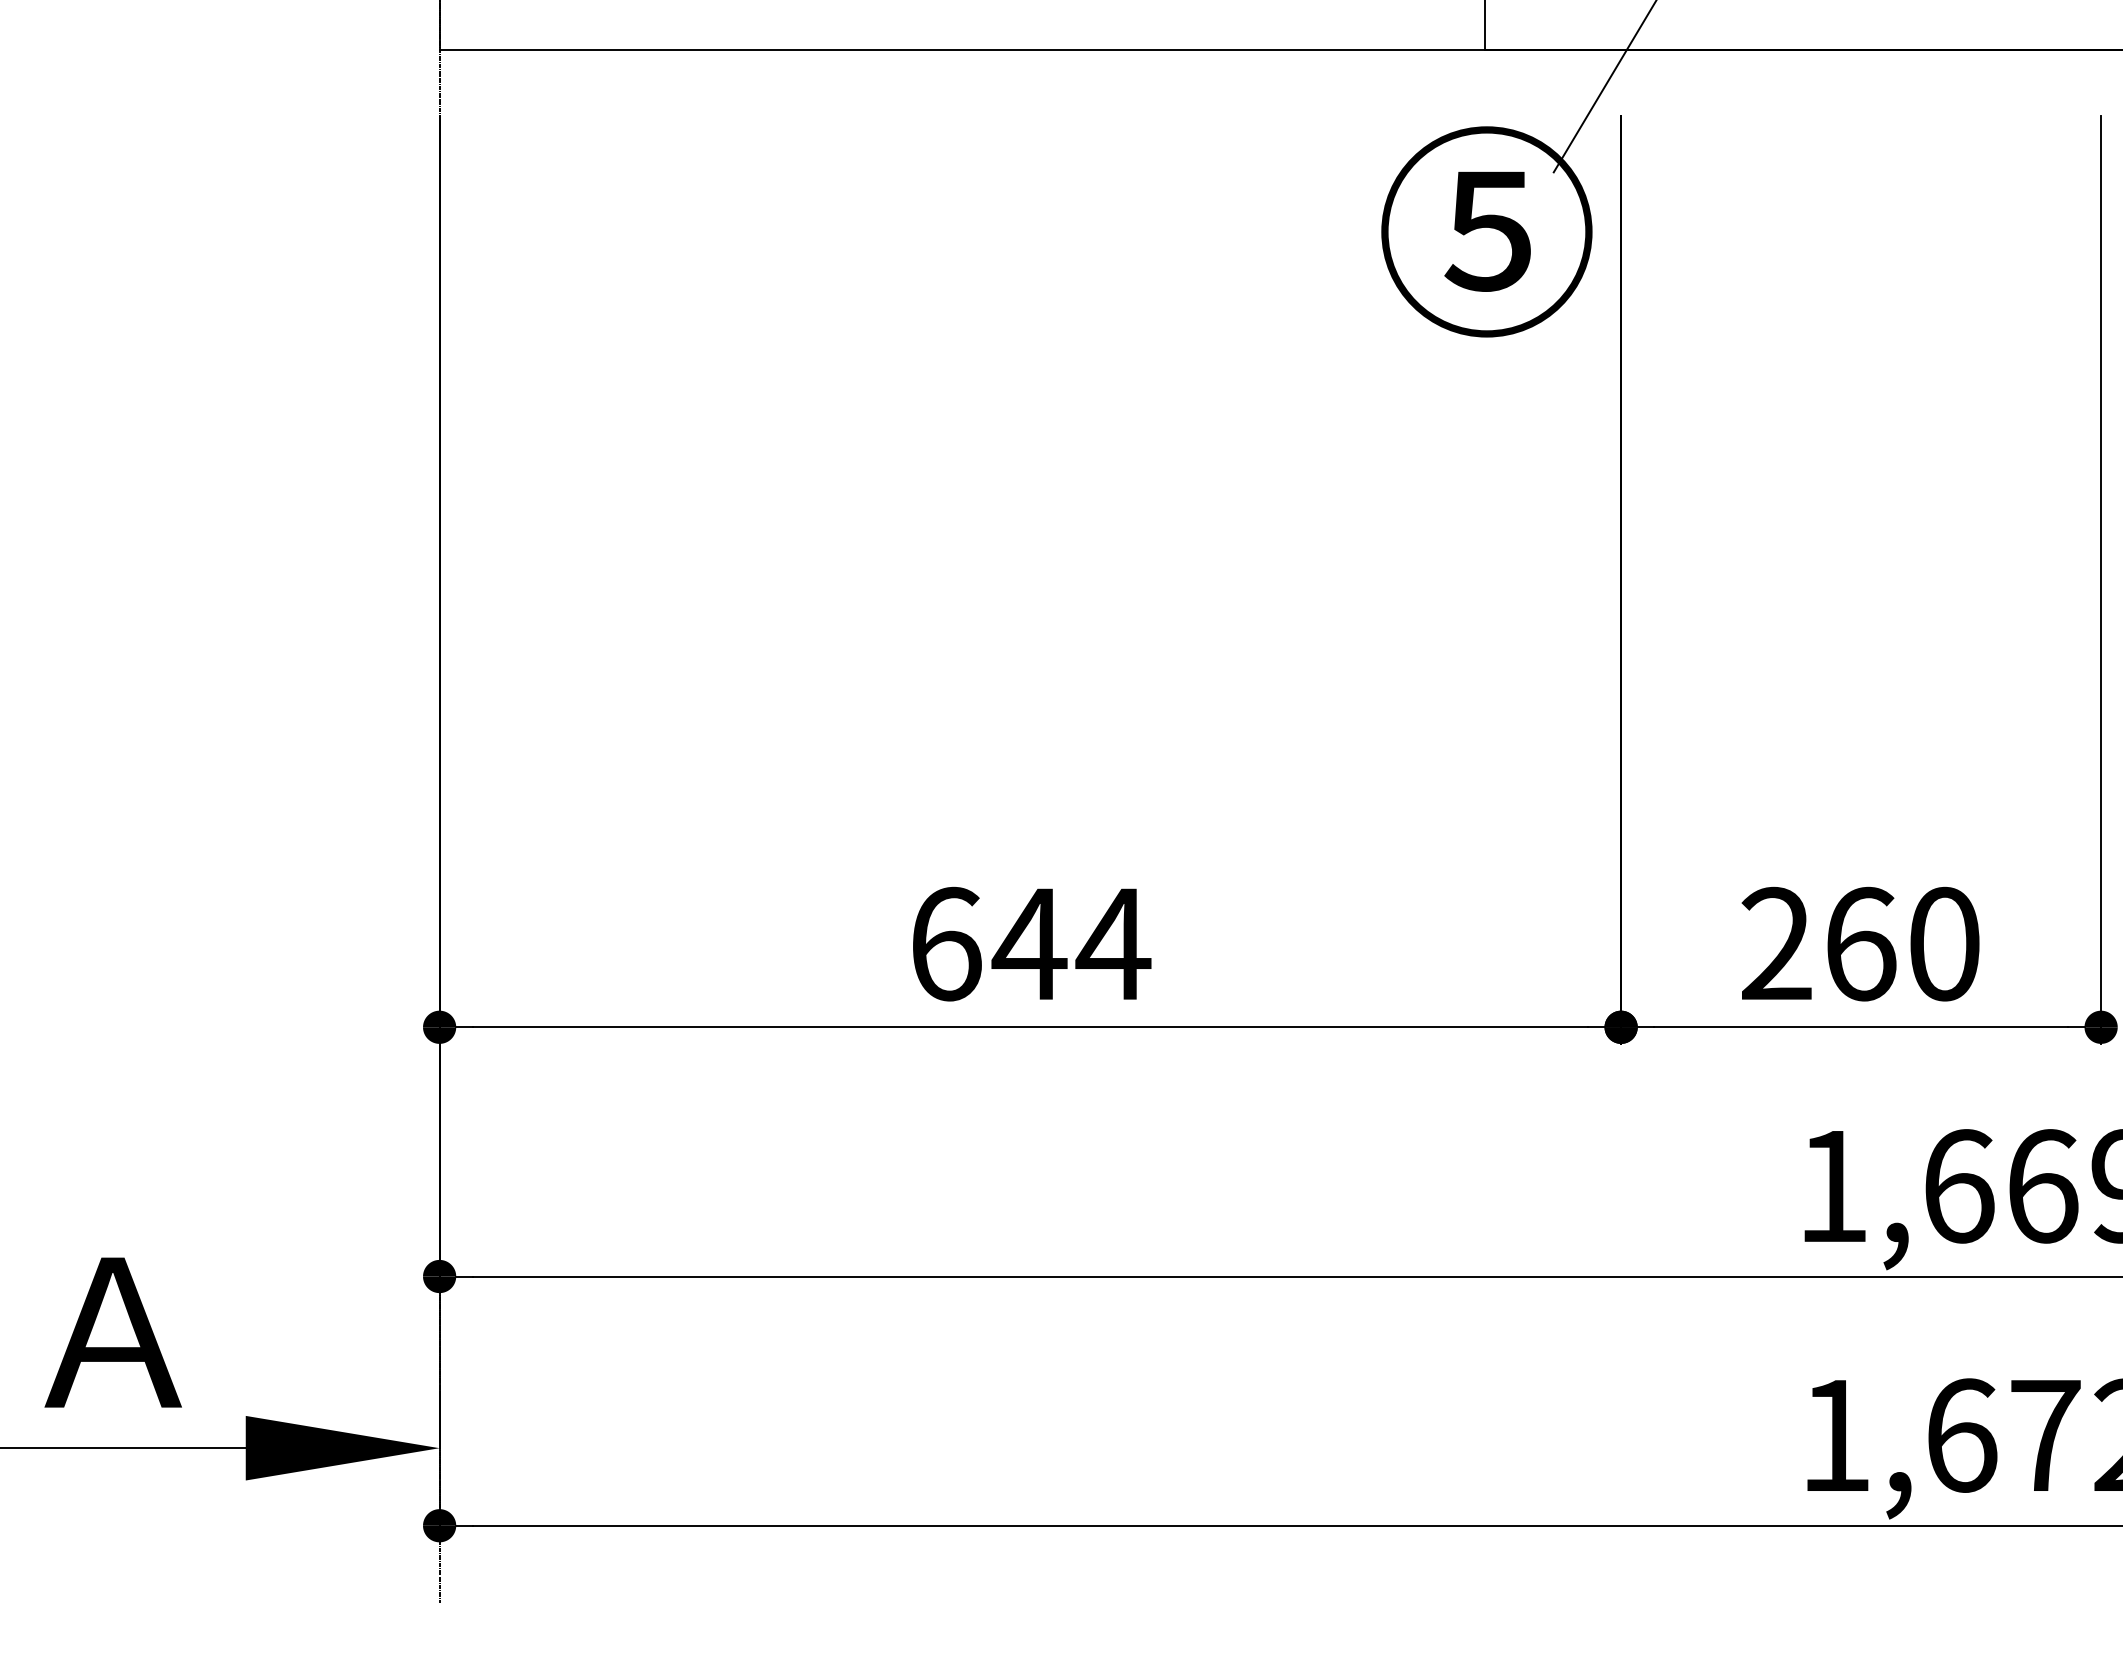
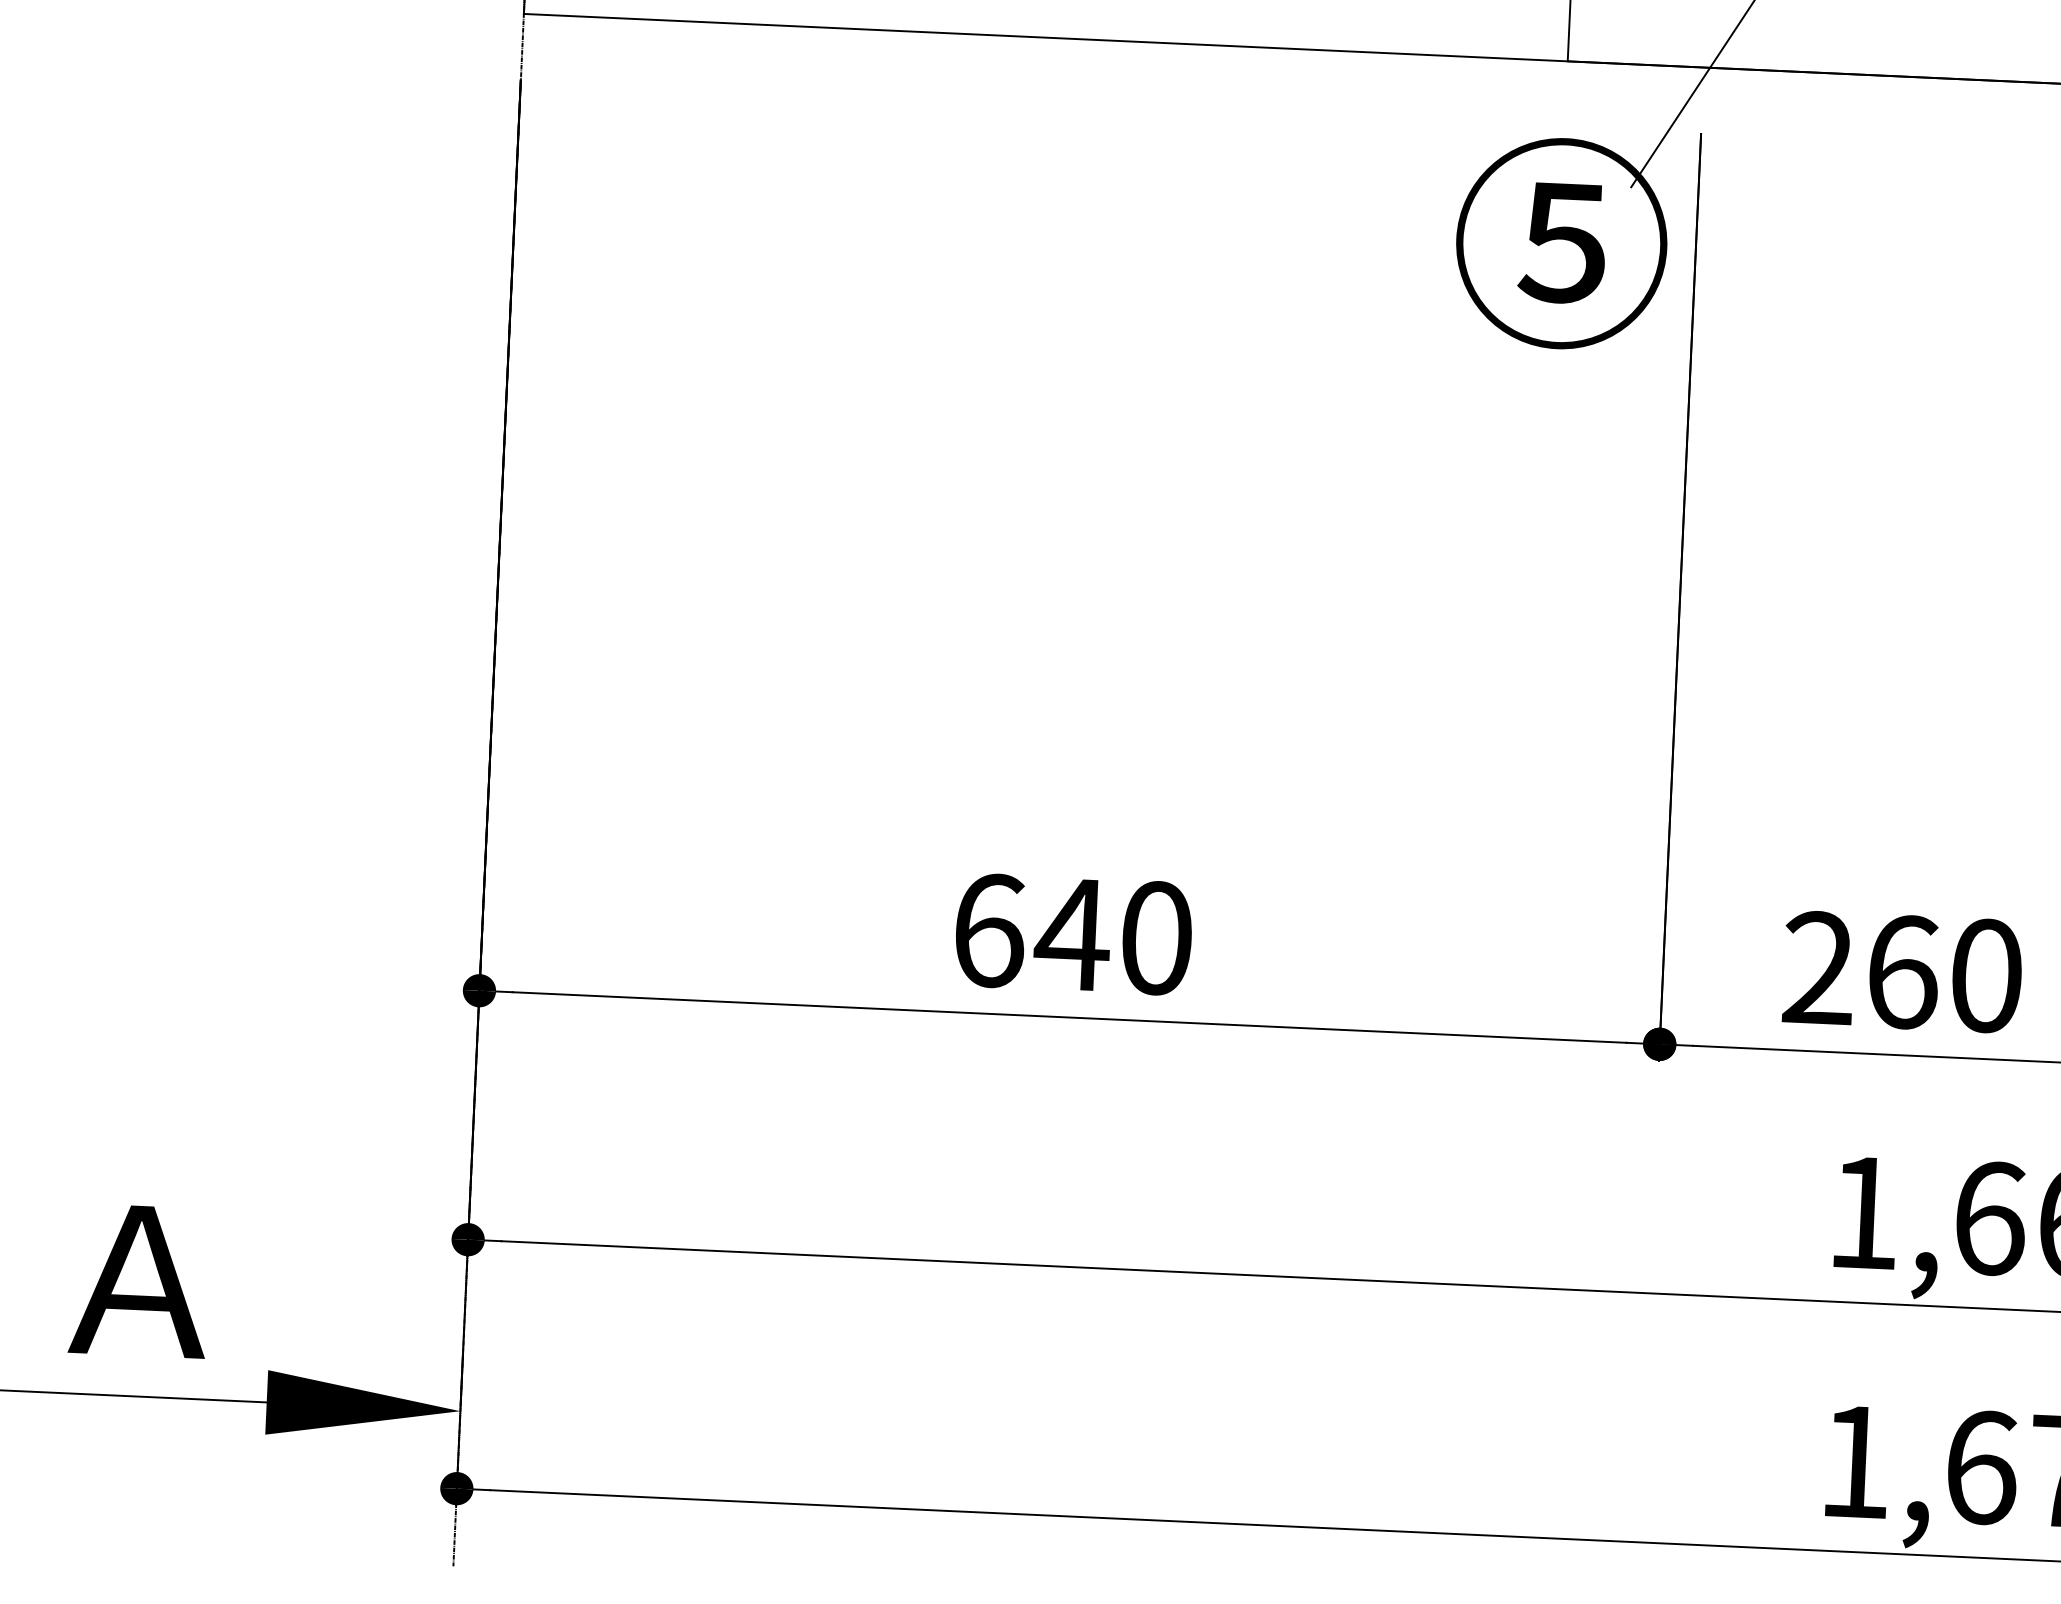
text: (1113, 943) -> (1156, 937), 644 -> 640

